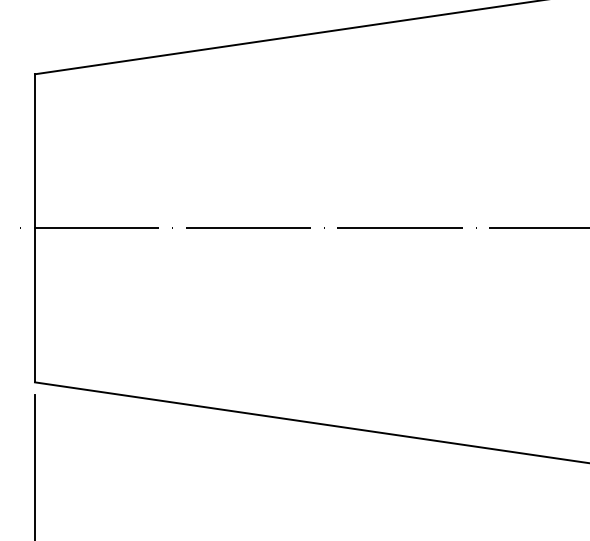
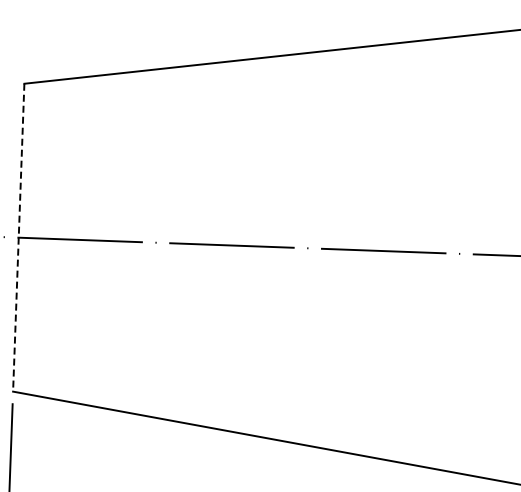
line: (34, 228) -> (18, 237), solid -> dashed

